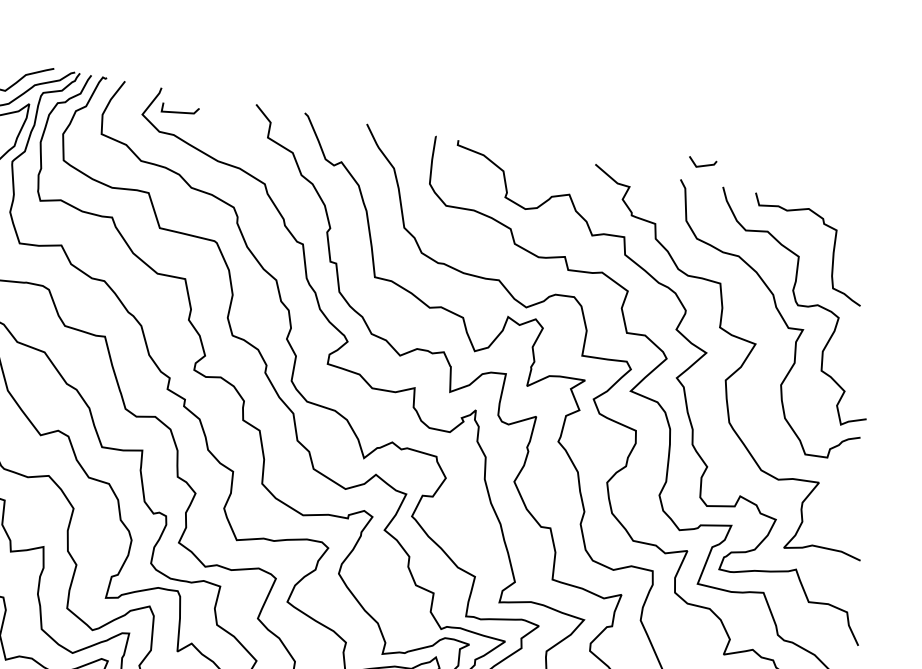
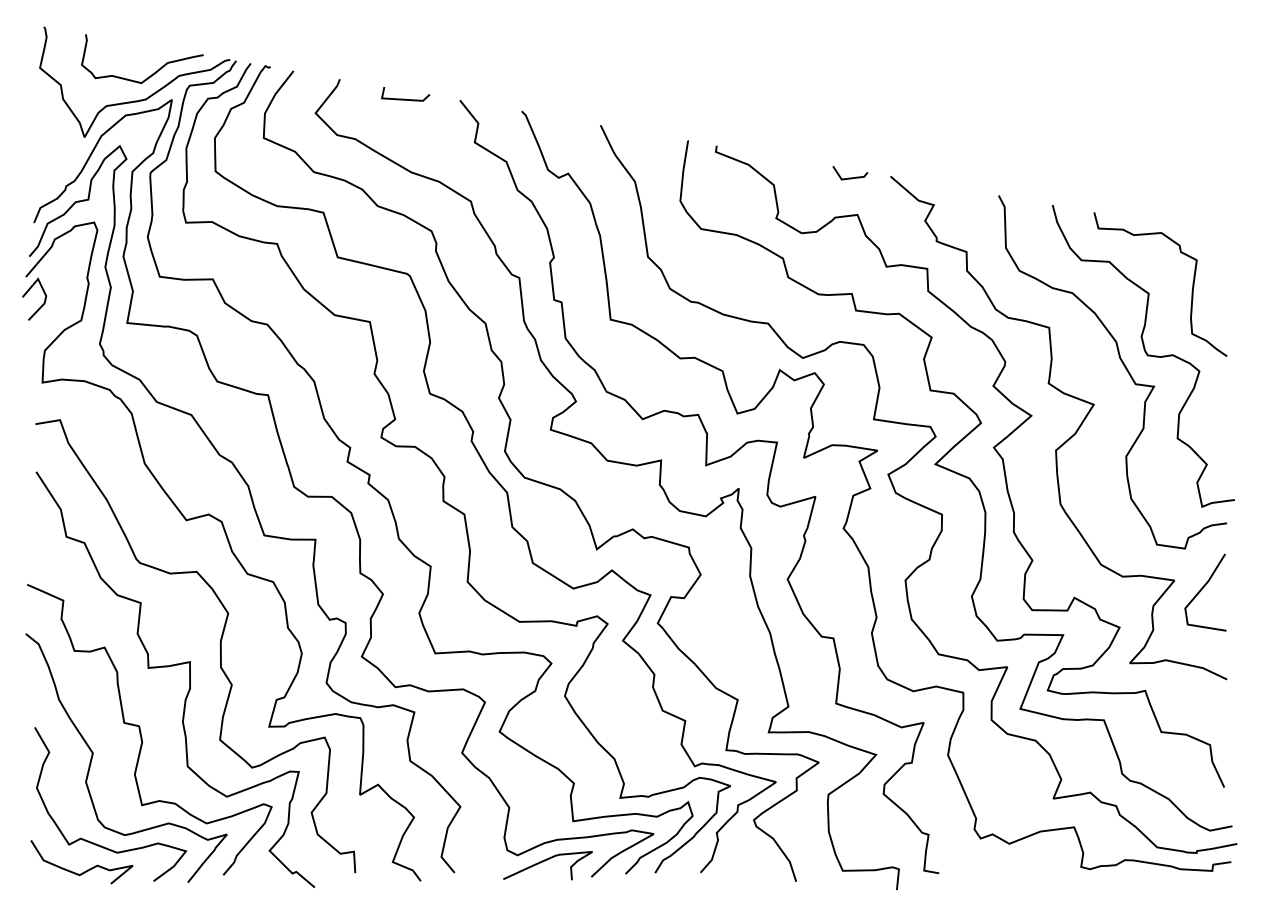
line: (180, 111) -> (405, 98), moved
line: (703, 165) -> (850, 177), moved
line: (841, 489) -> (1202, 589), added

